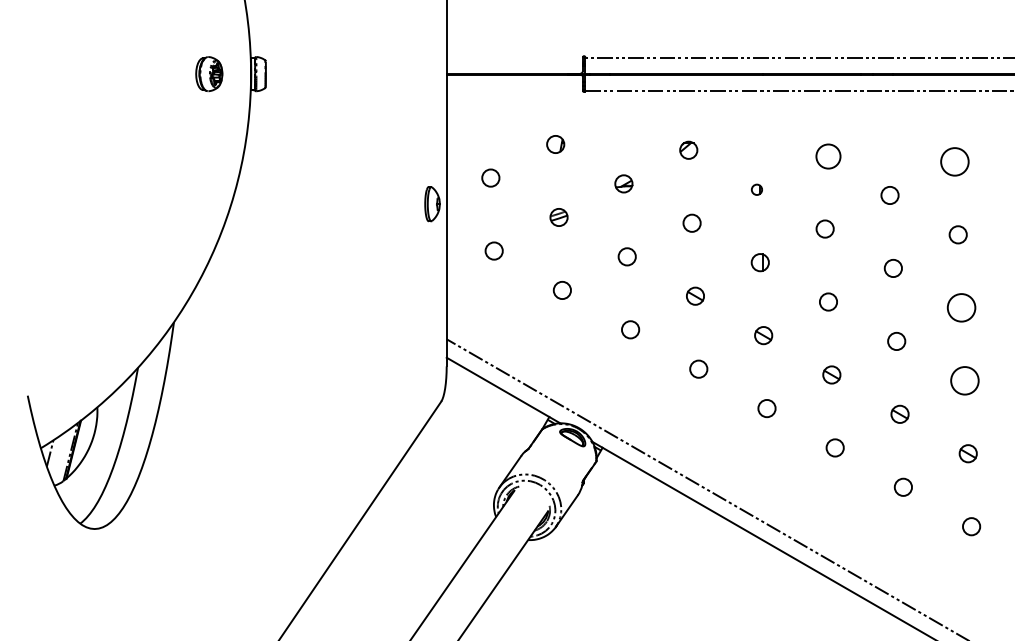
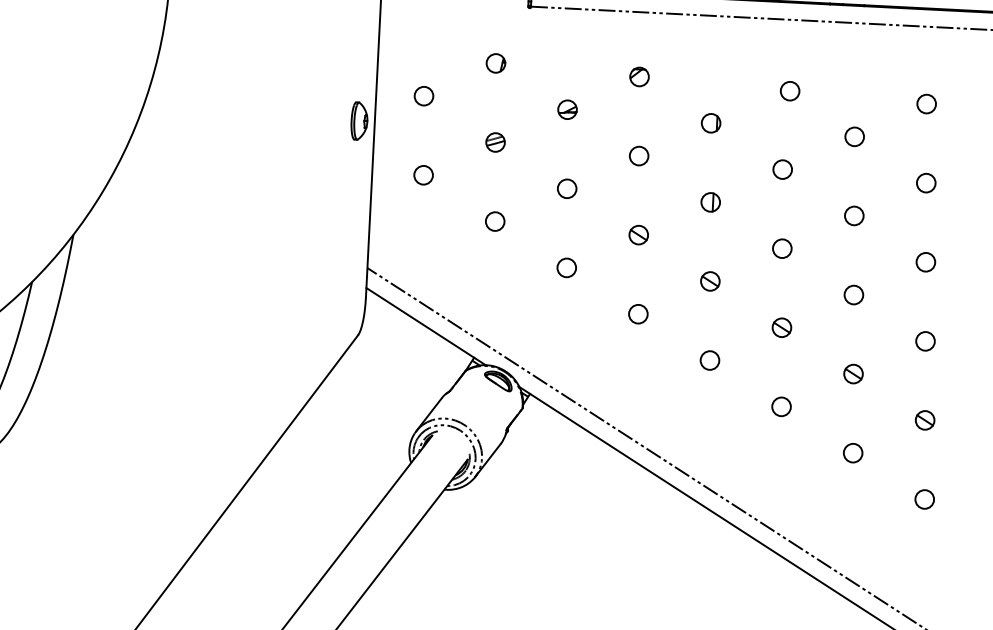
circle: (827, 155) -> (789, 90), size x0.71
circle: (954, 161) -> (926, 103), size x0.62
part: (756, 189) -> (710, 123), size x1.67
circle: (961, 307) -> (925, 261), size x0.62
circle: (964, 380) -> (925, 341), size x0.62

